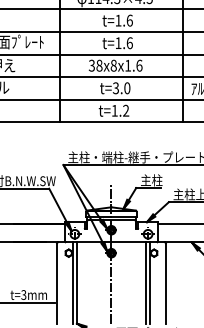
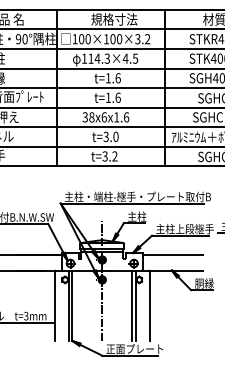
text: (112, 65) -> (103, 117), 38x8x1.6 -> 38x6x1.6
text: (114, 110) -> (104, 156), t=1.2 -> t=3.2

